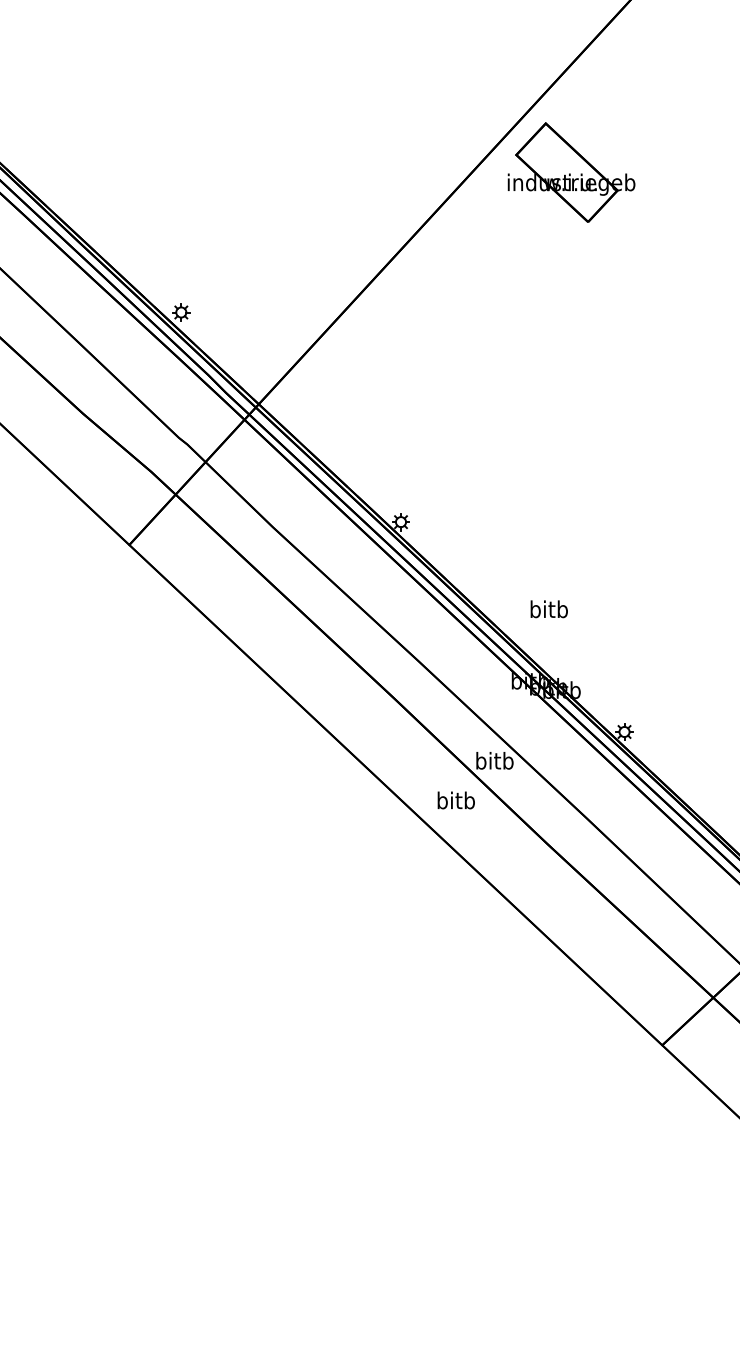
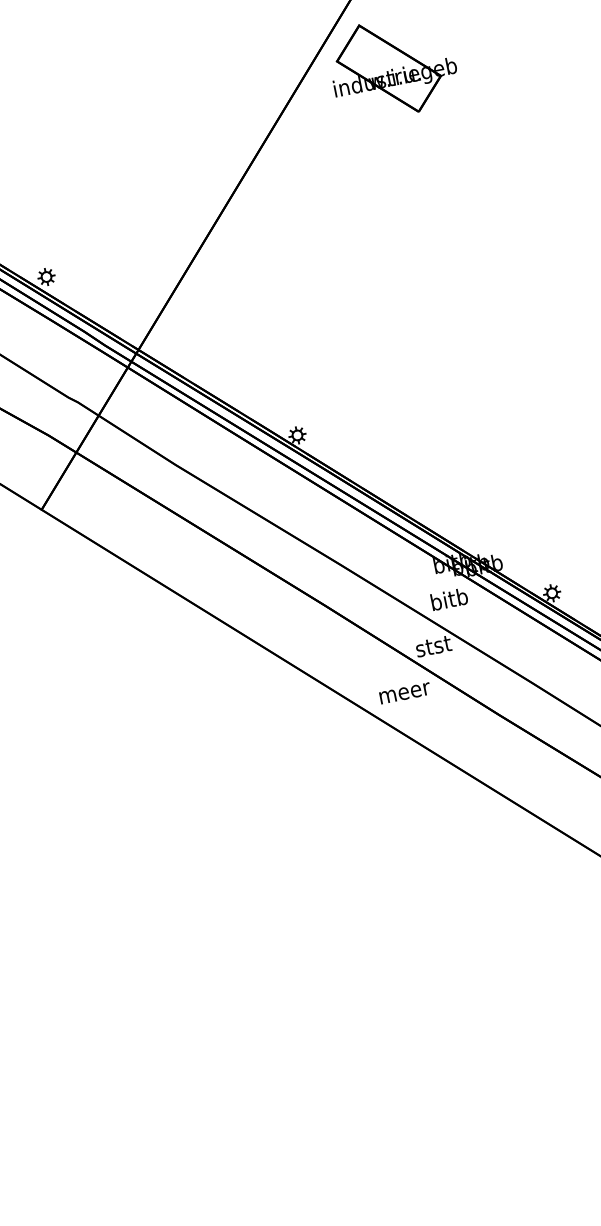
text: (548, 609) -> (448, 599), moved
text: (494, 760) -> (433, 645), bitb -> stst
text: (456, 800) -> (404, 691), bitb -> meer

